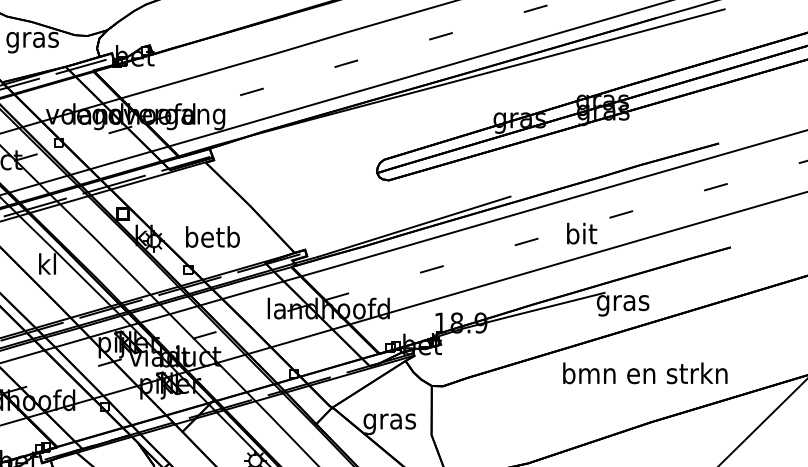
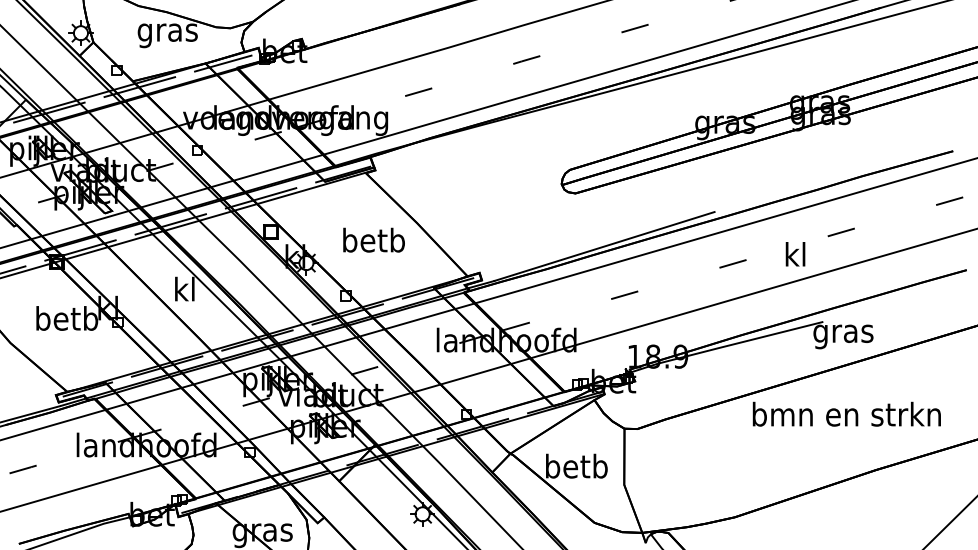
text: (582, 233) -> (796, 254), bit -> kl
text: (212, 236) -> (373, 239), moved
text: (645, 372) -> (846, 413), moved
text: (389, 420) -> (576, 468), gras -> betb

